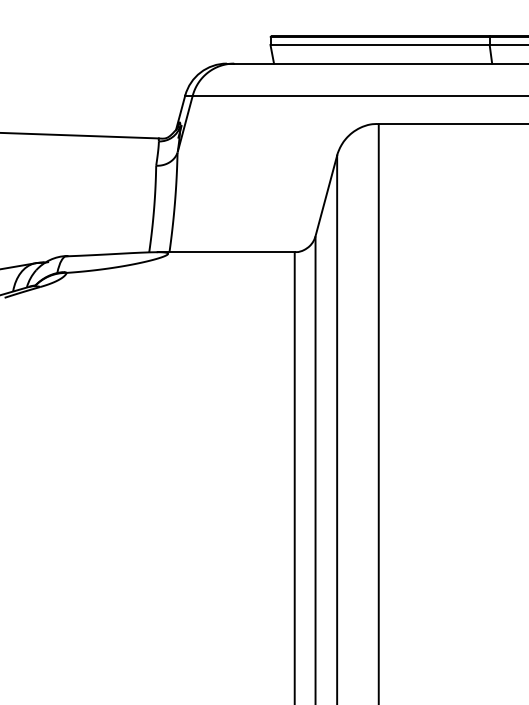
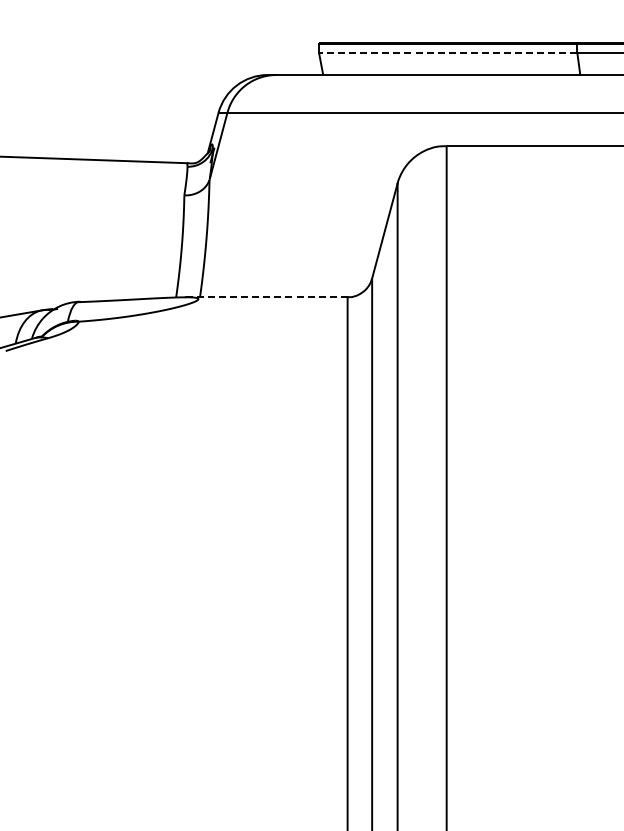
line: (379, 45) -> (447, 53), solid -> dashed
line: (225, 252) -> (266, 297), solid -> dashed

